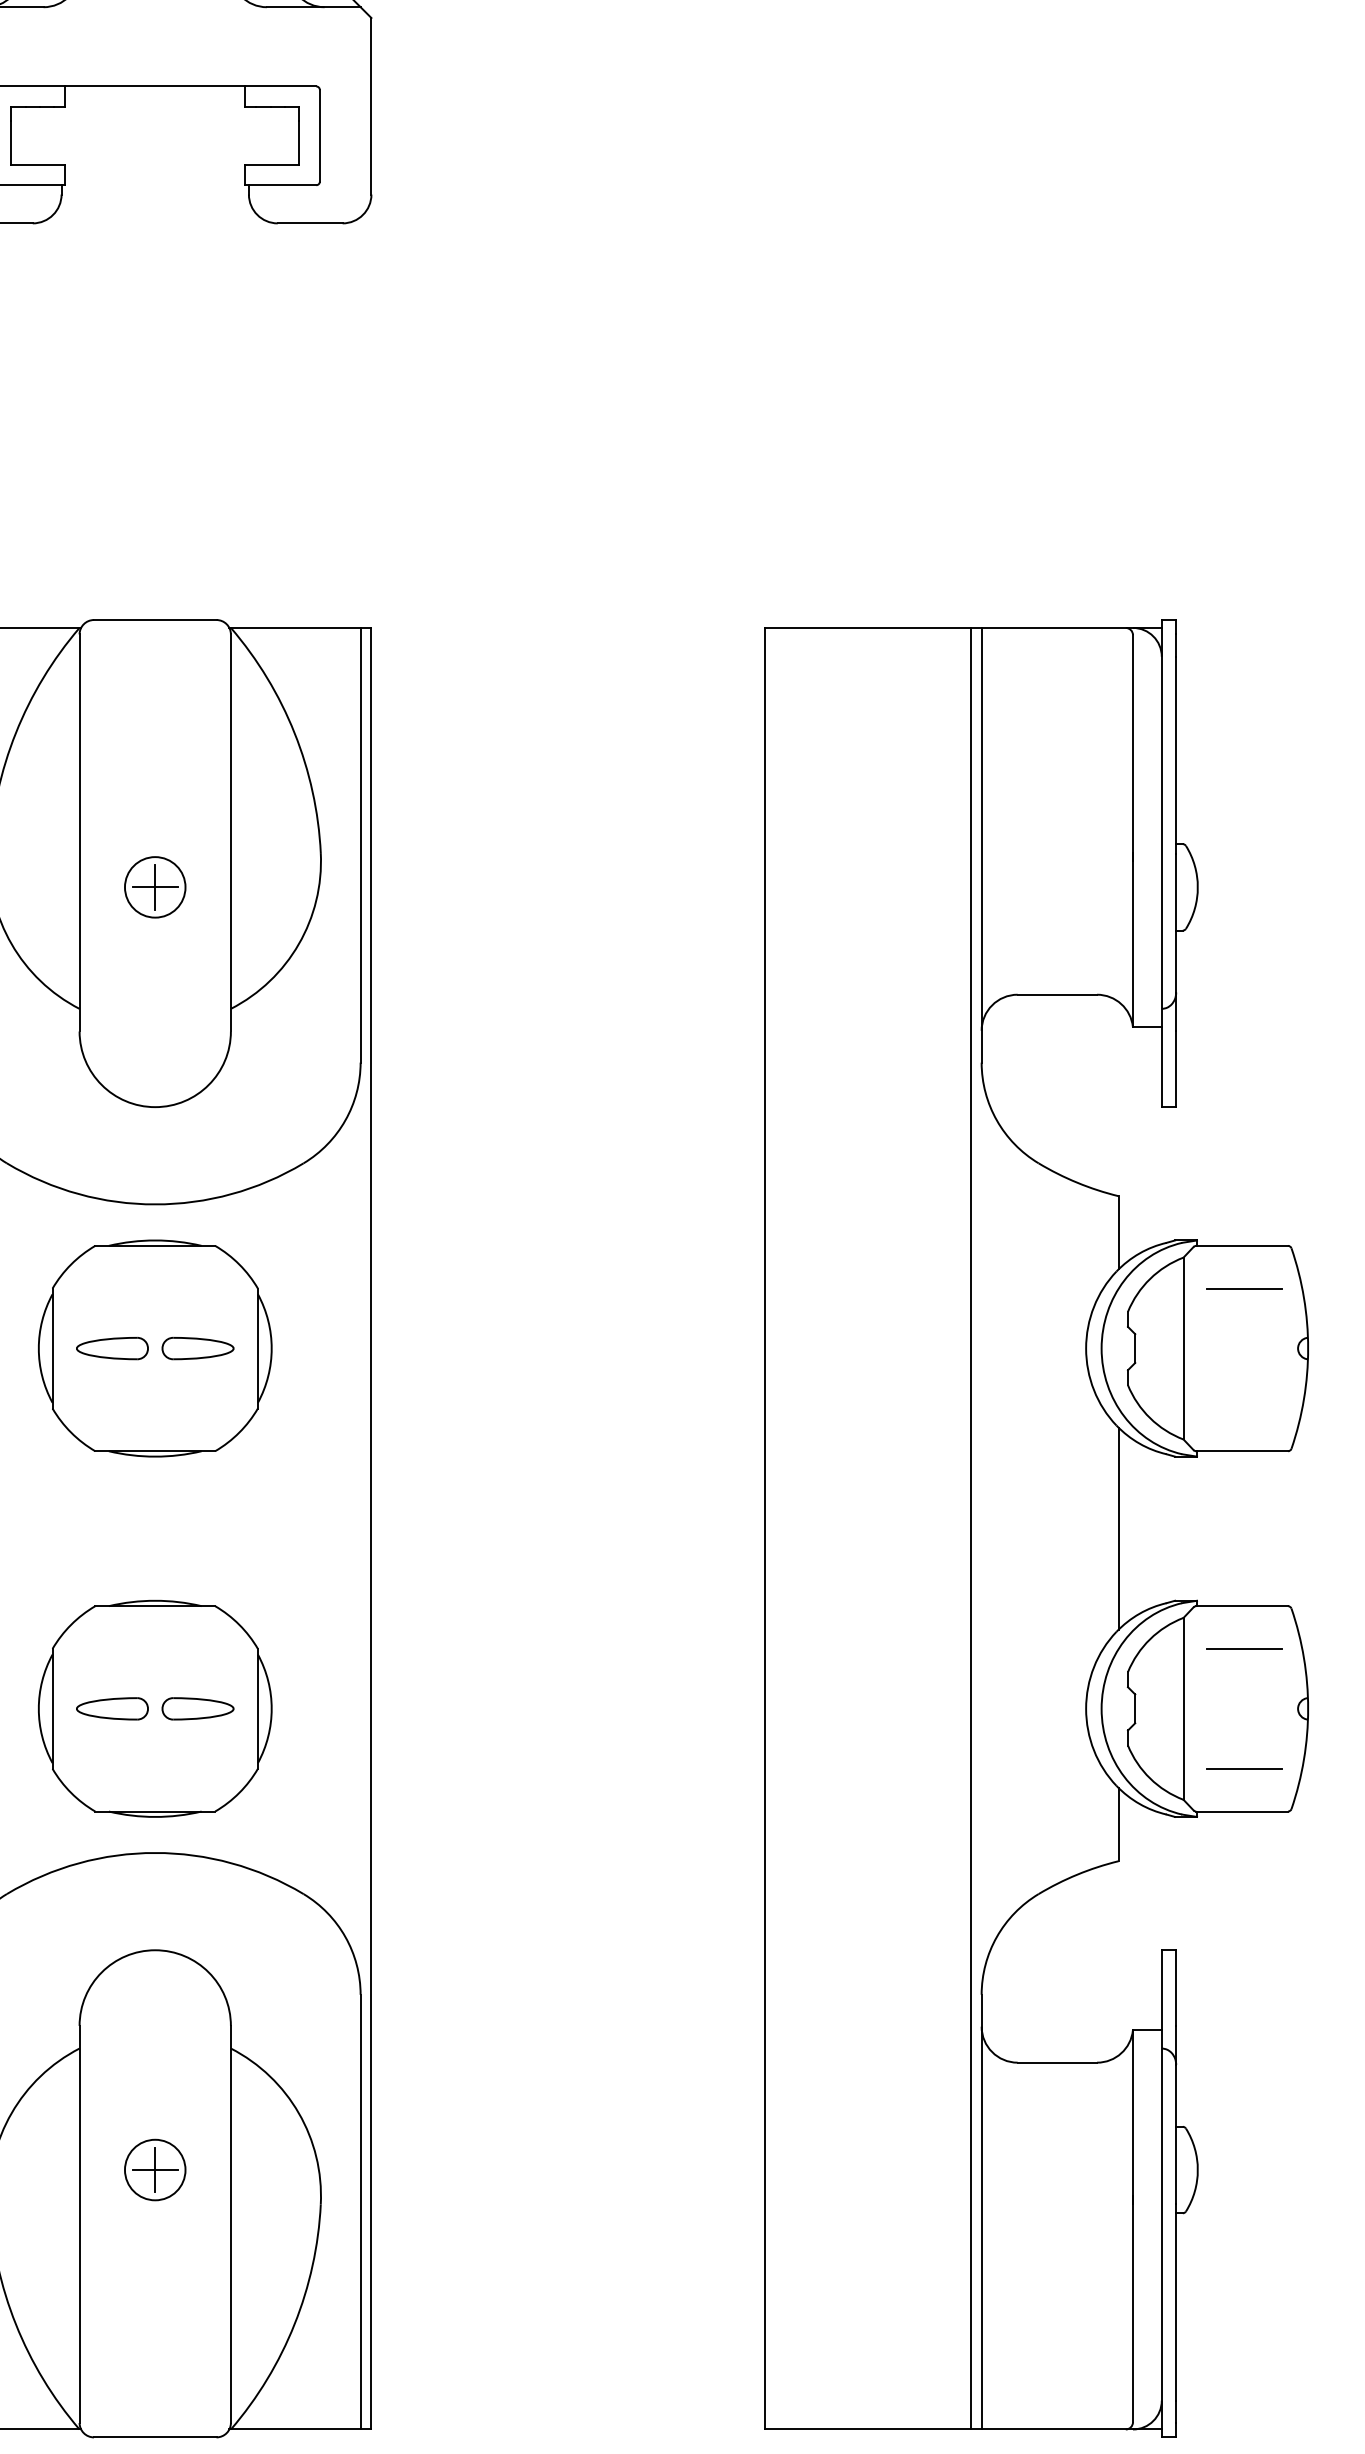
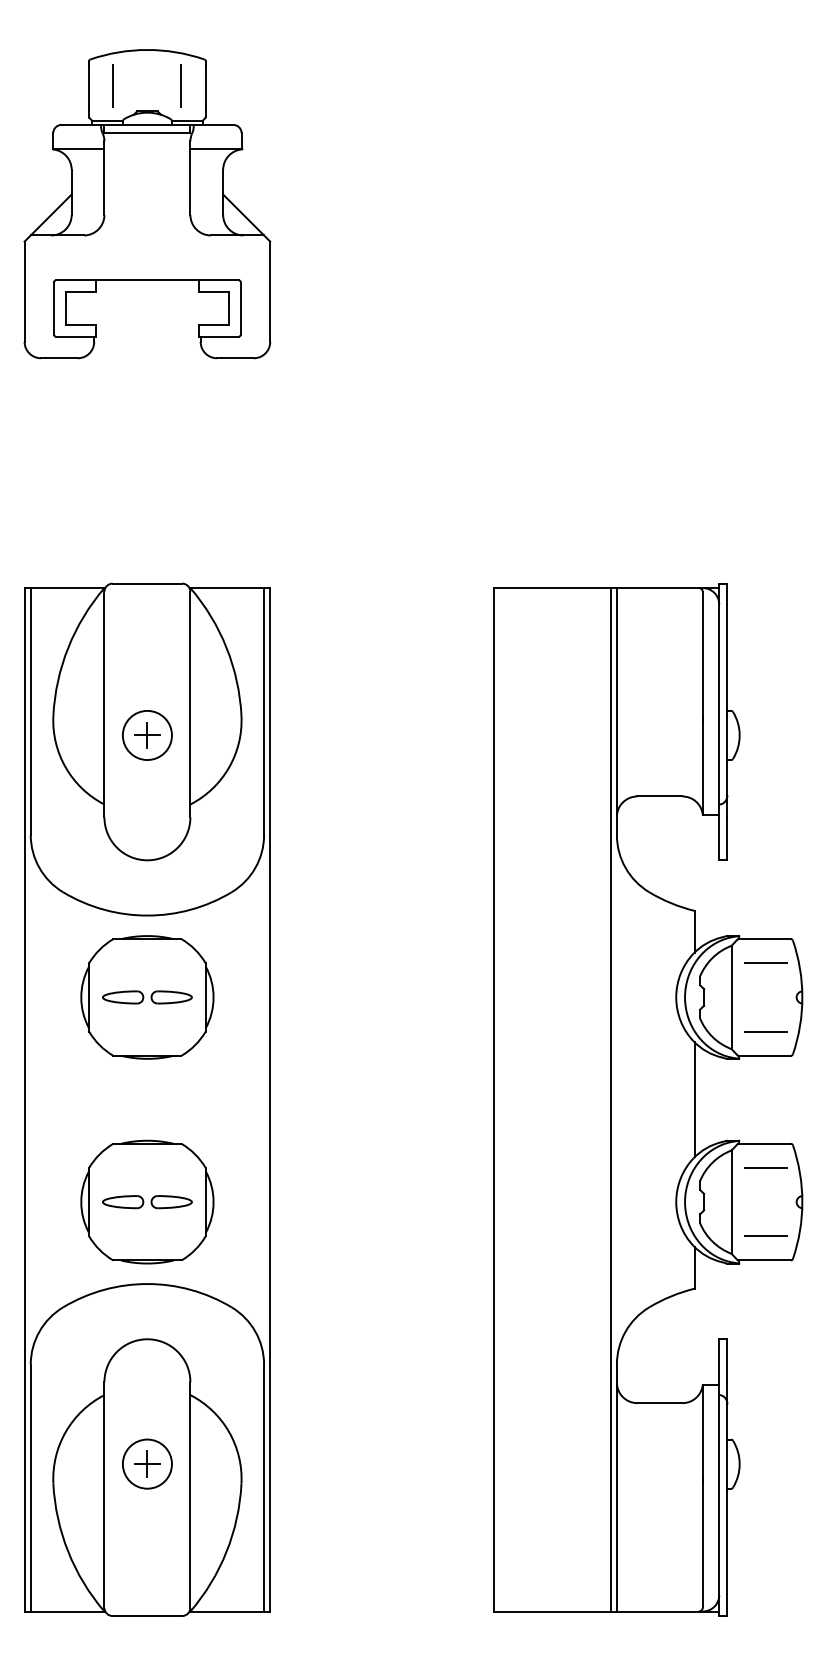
circle: (153, 887) -> (146, 735), size x1.43
line: (1243, 1408) -> (765, 1031), added
circle: (153, 2168) -> (146, 1463), size x1.43

